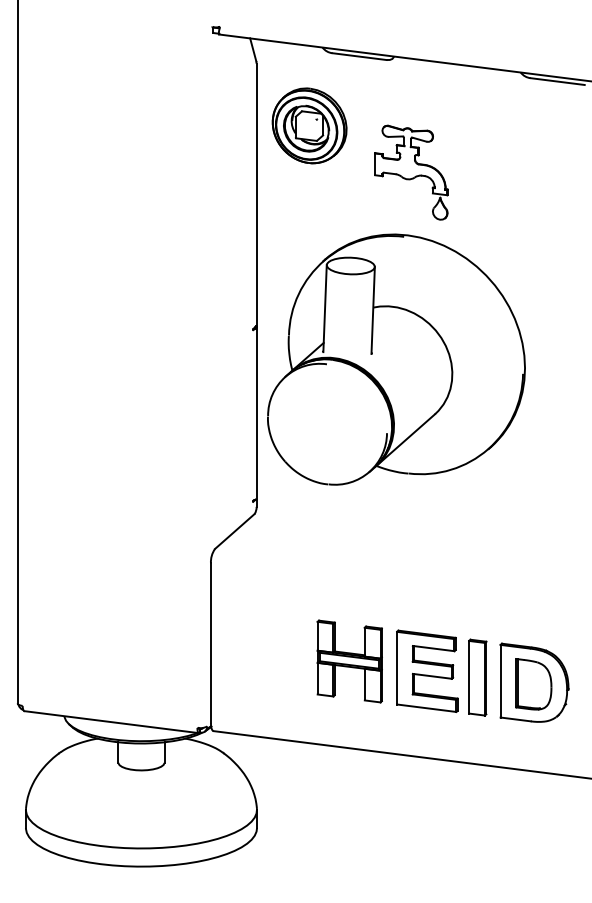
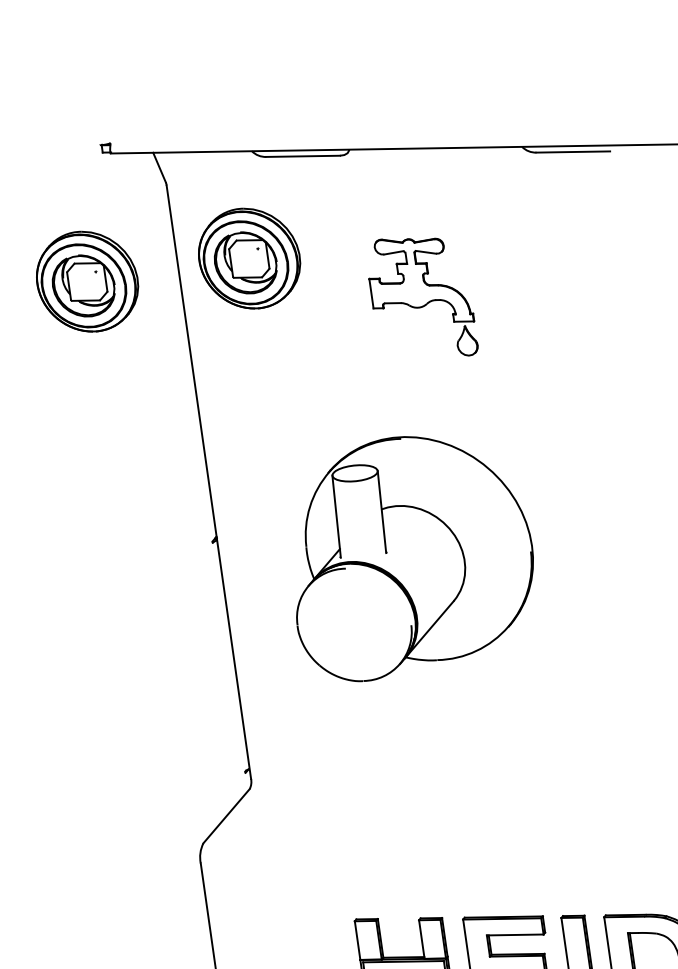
part: (188, 125) -> (87, 281), added
part: (411, 172) -> (421, 297), moved
part: (396, 359) -> (410, 554), size x0.7

